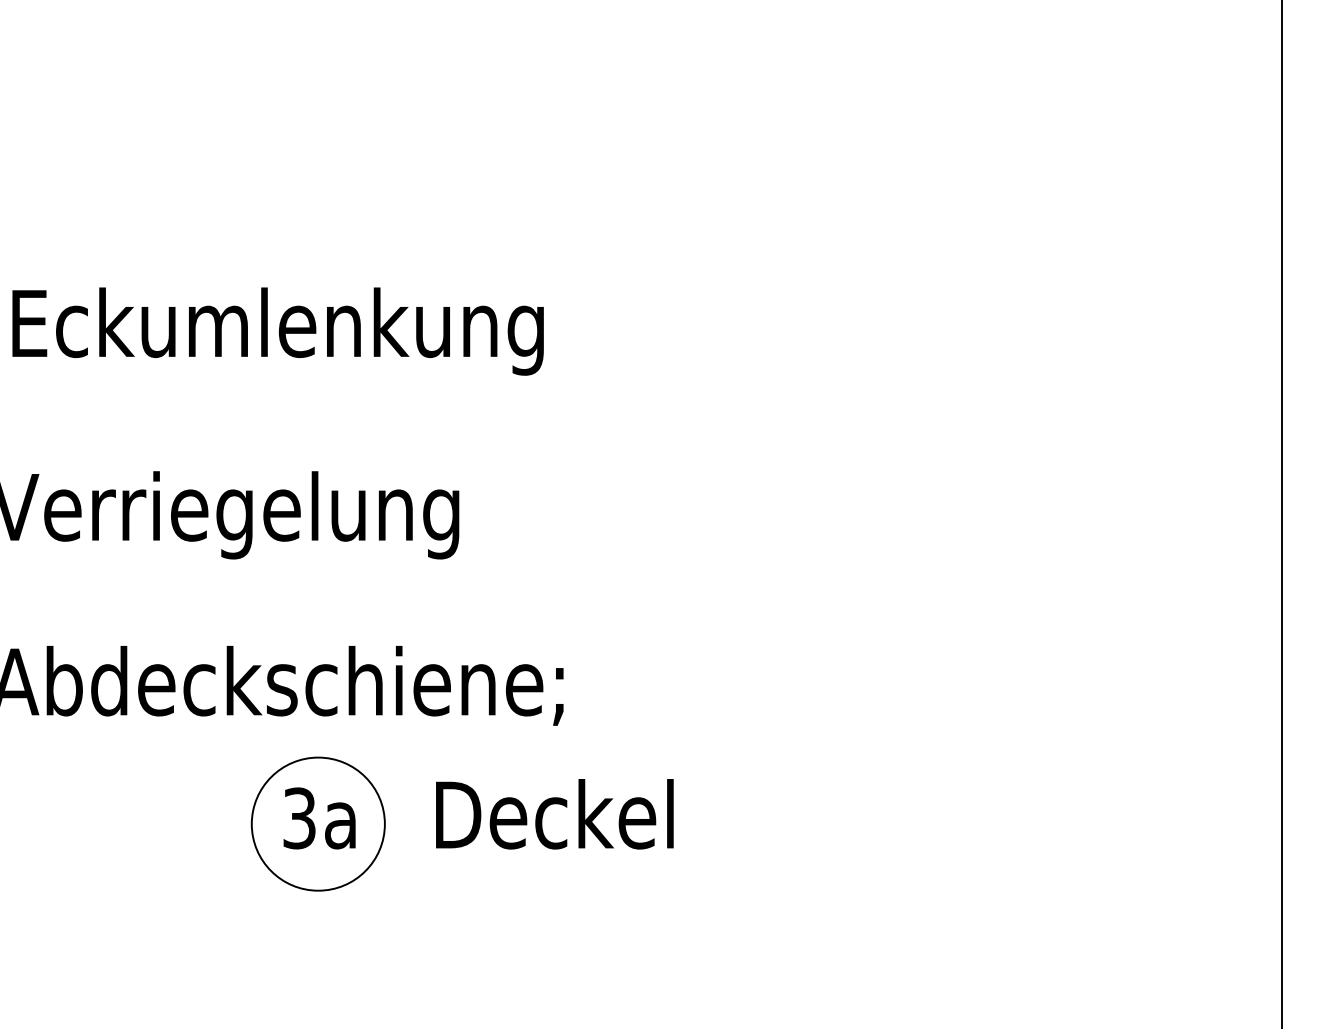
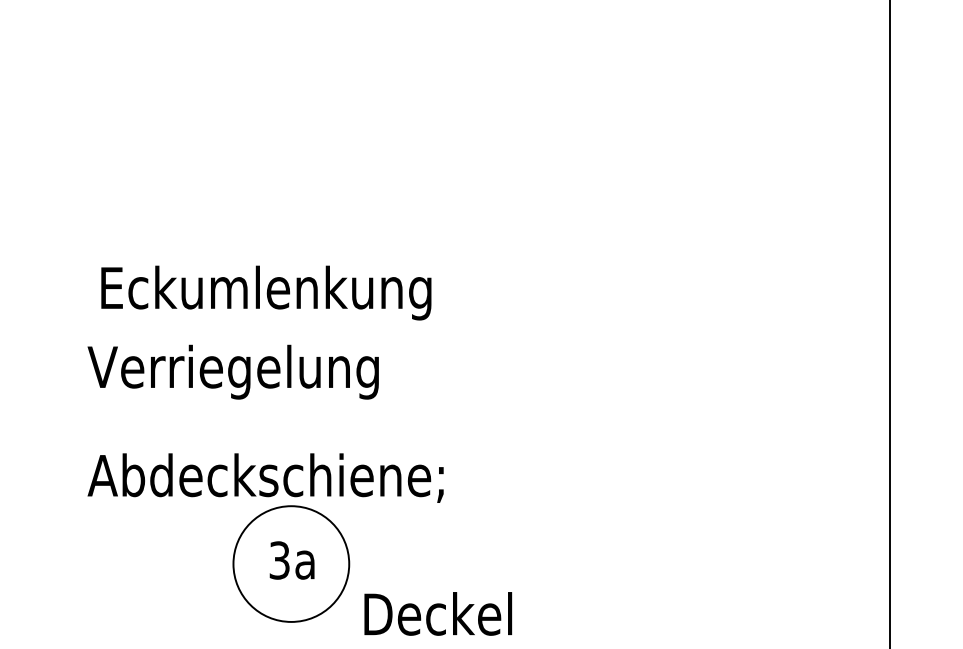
text: (278, 330) -> (266, 292), moved
text: (555, 813) -> (438, 613), moved
circle: (318, 823) -> (291, 563), size x1.4

